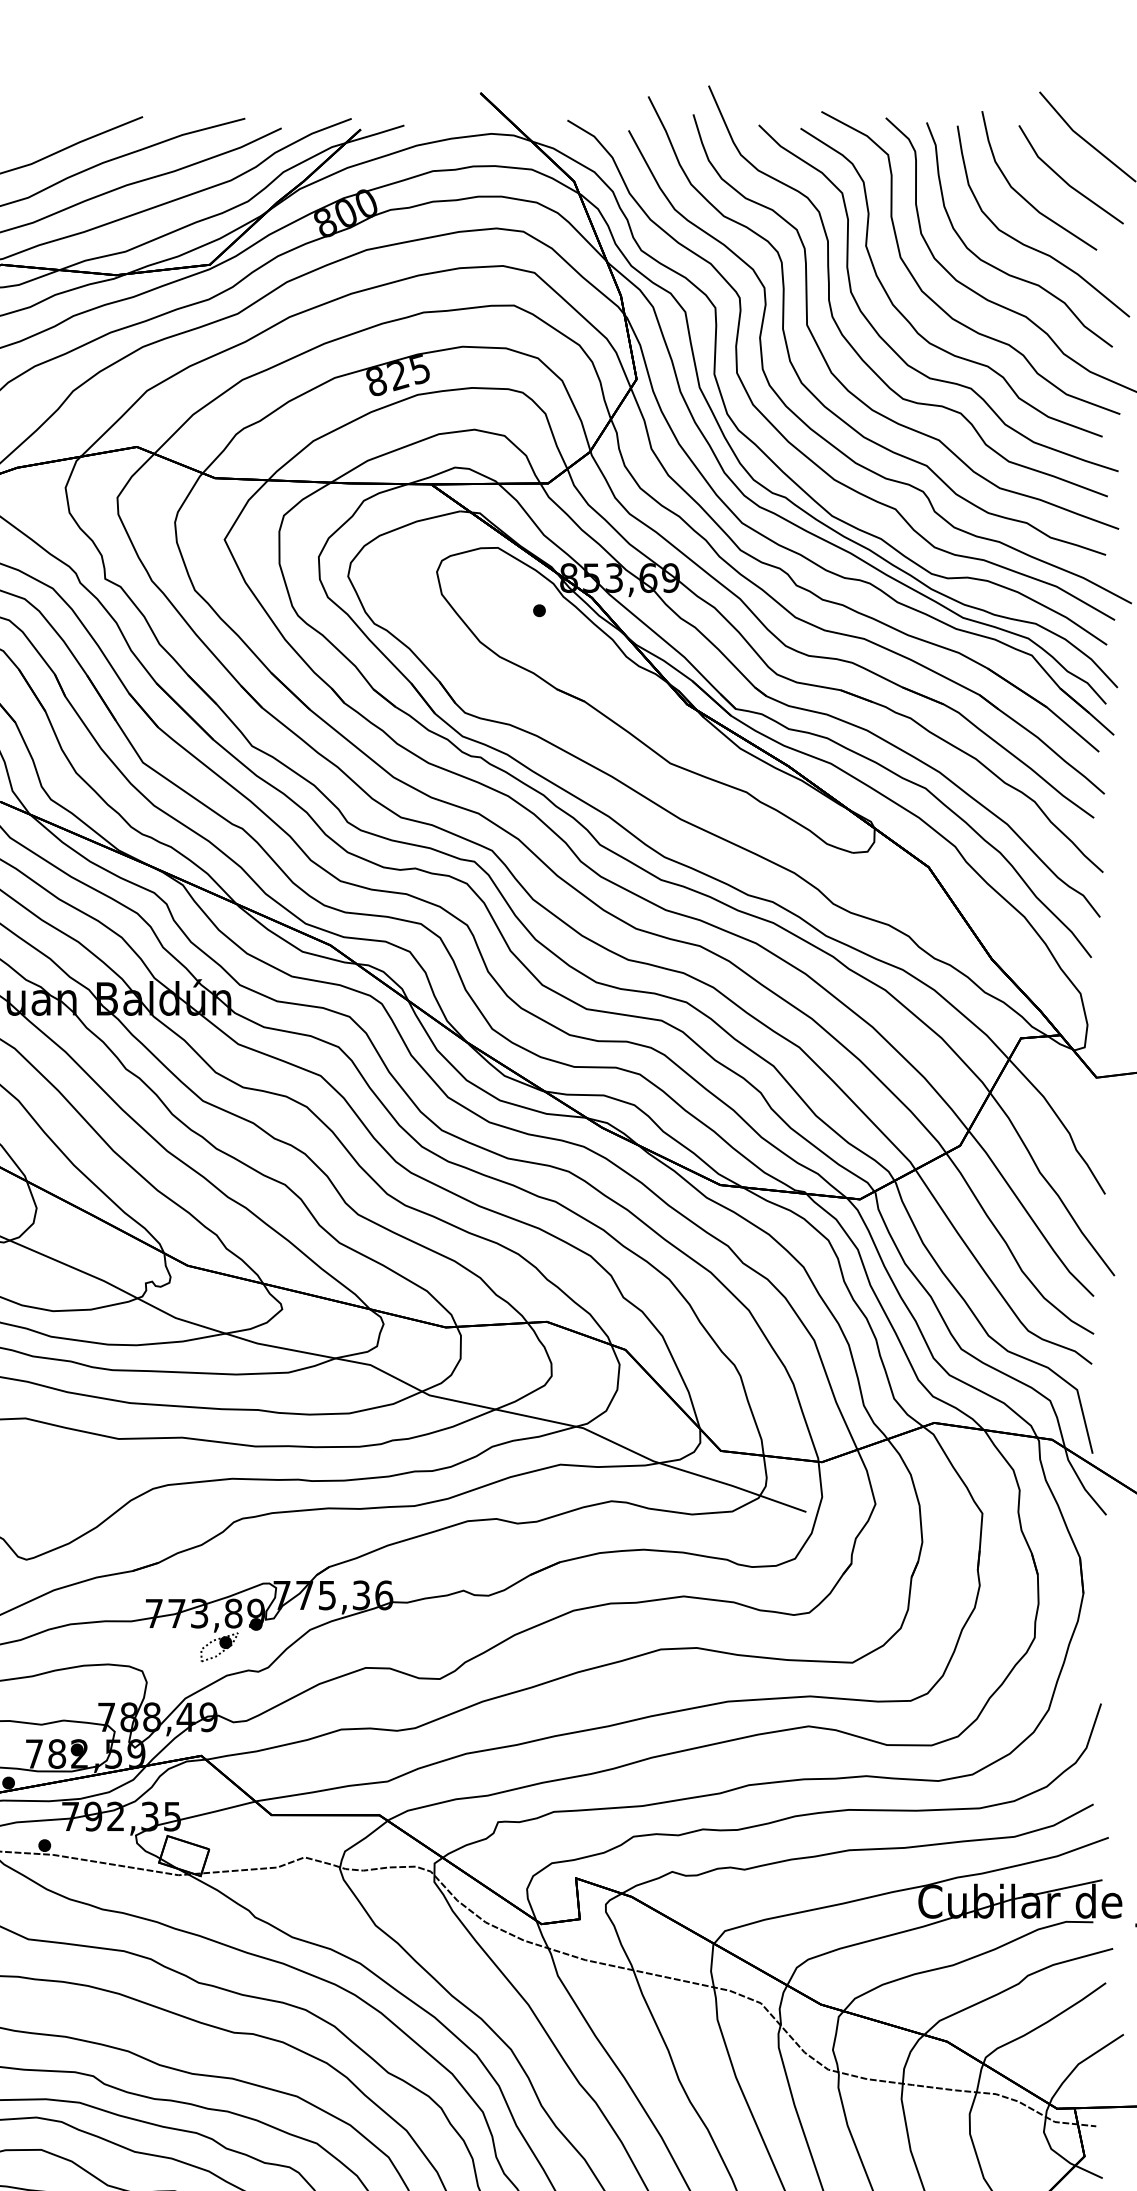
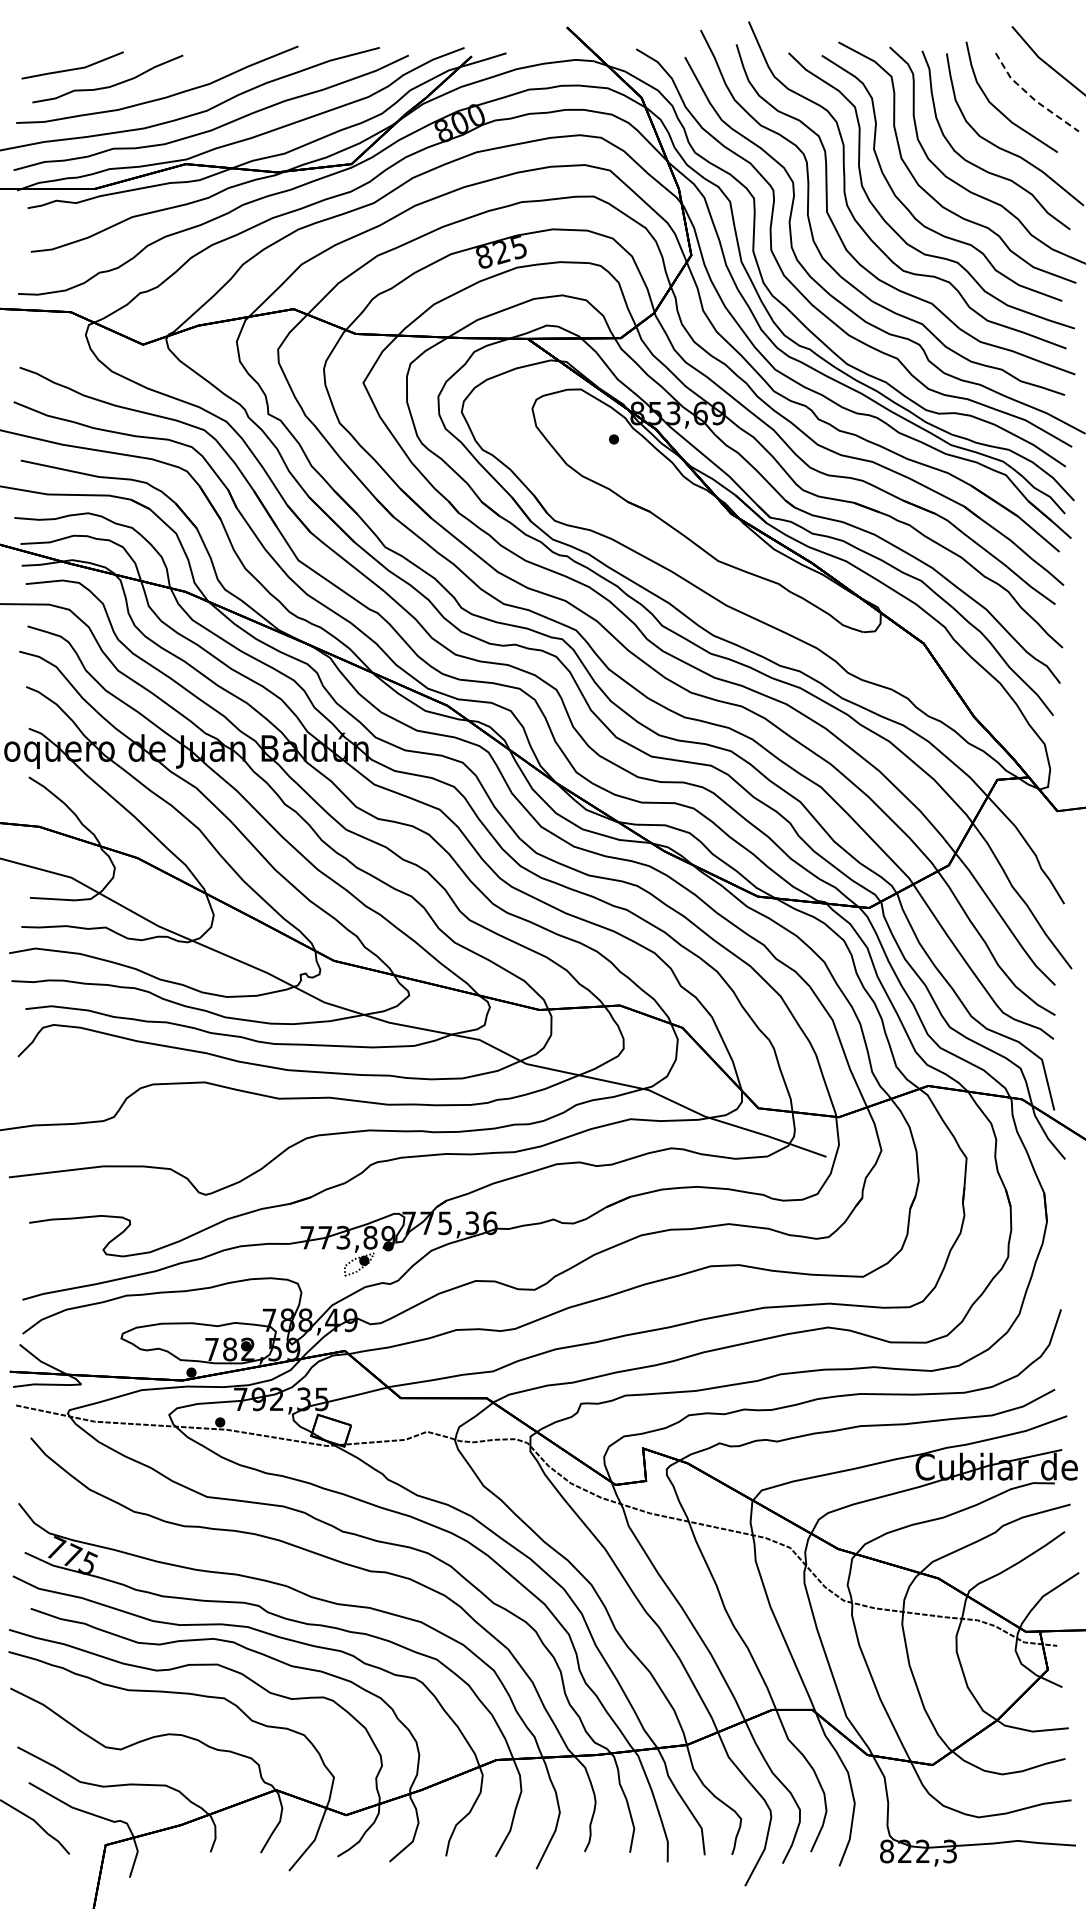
line: (1063, 181) -> (1031, 97), solid -> dashed

